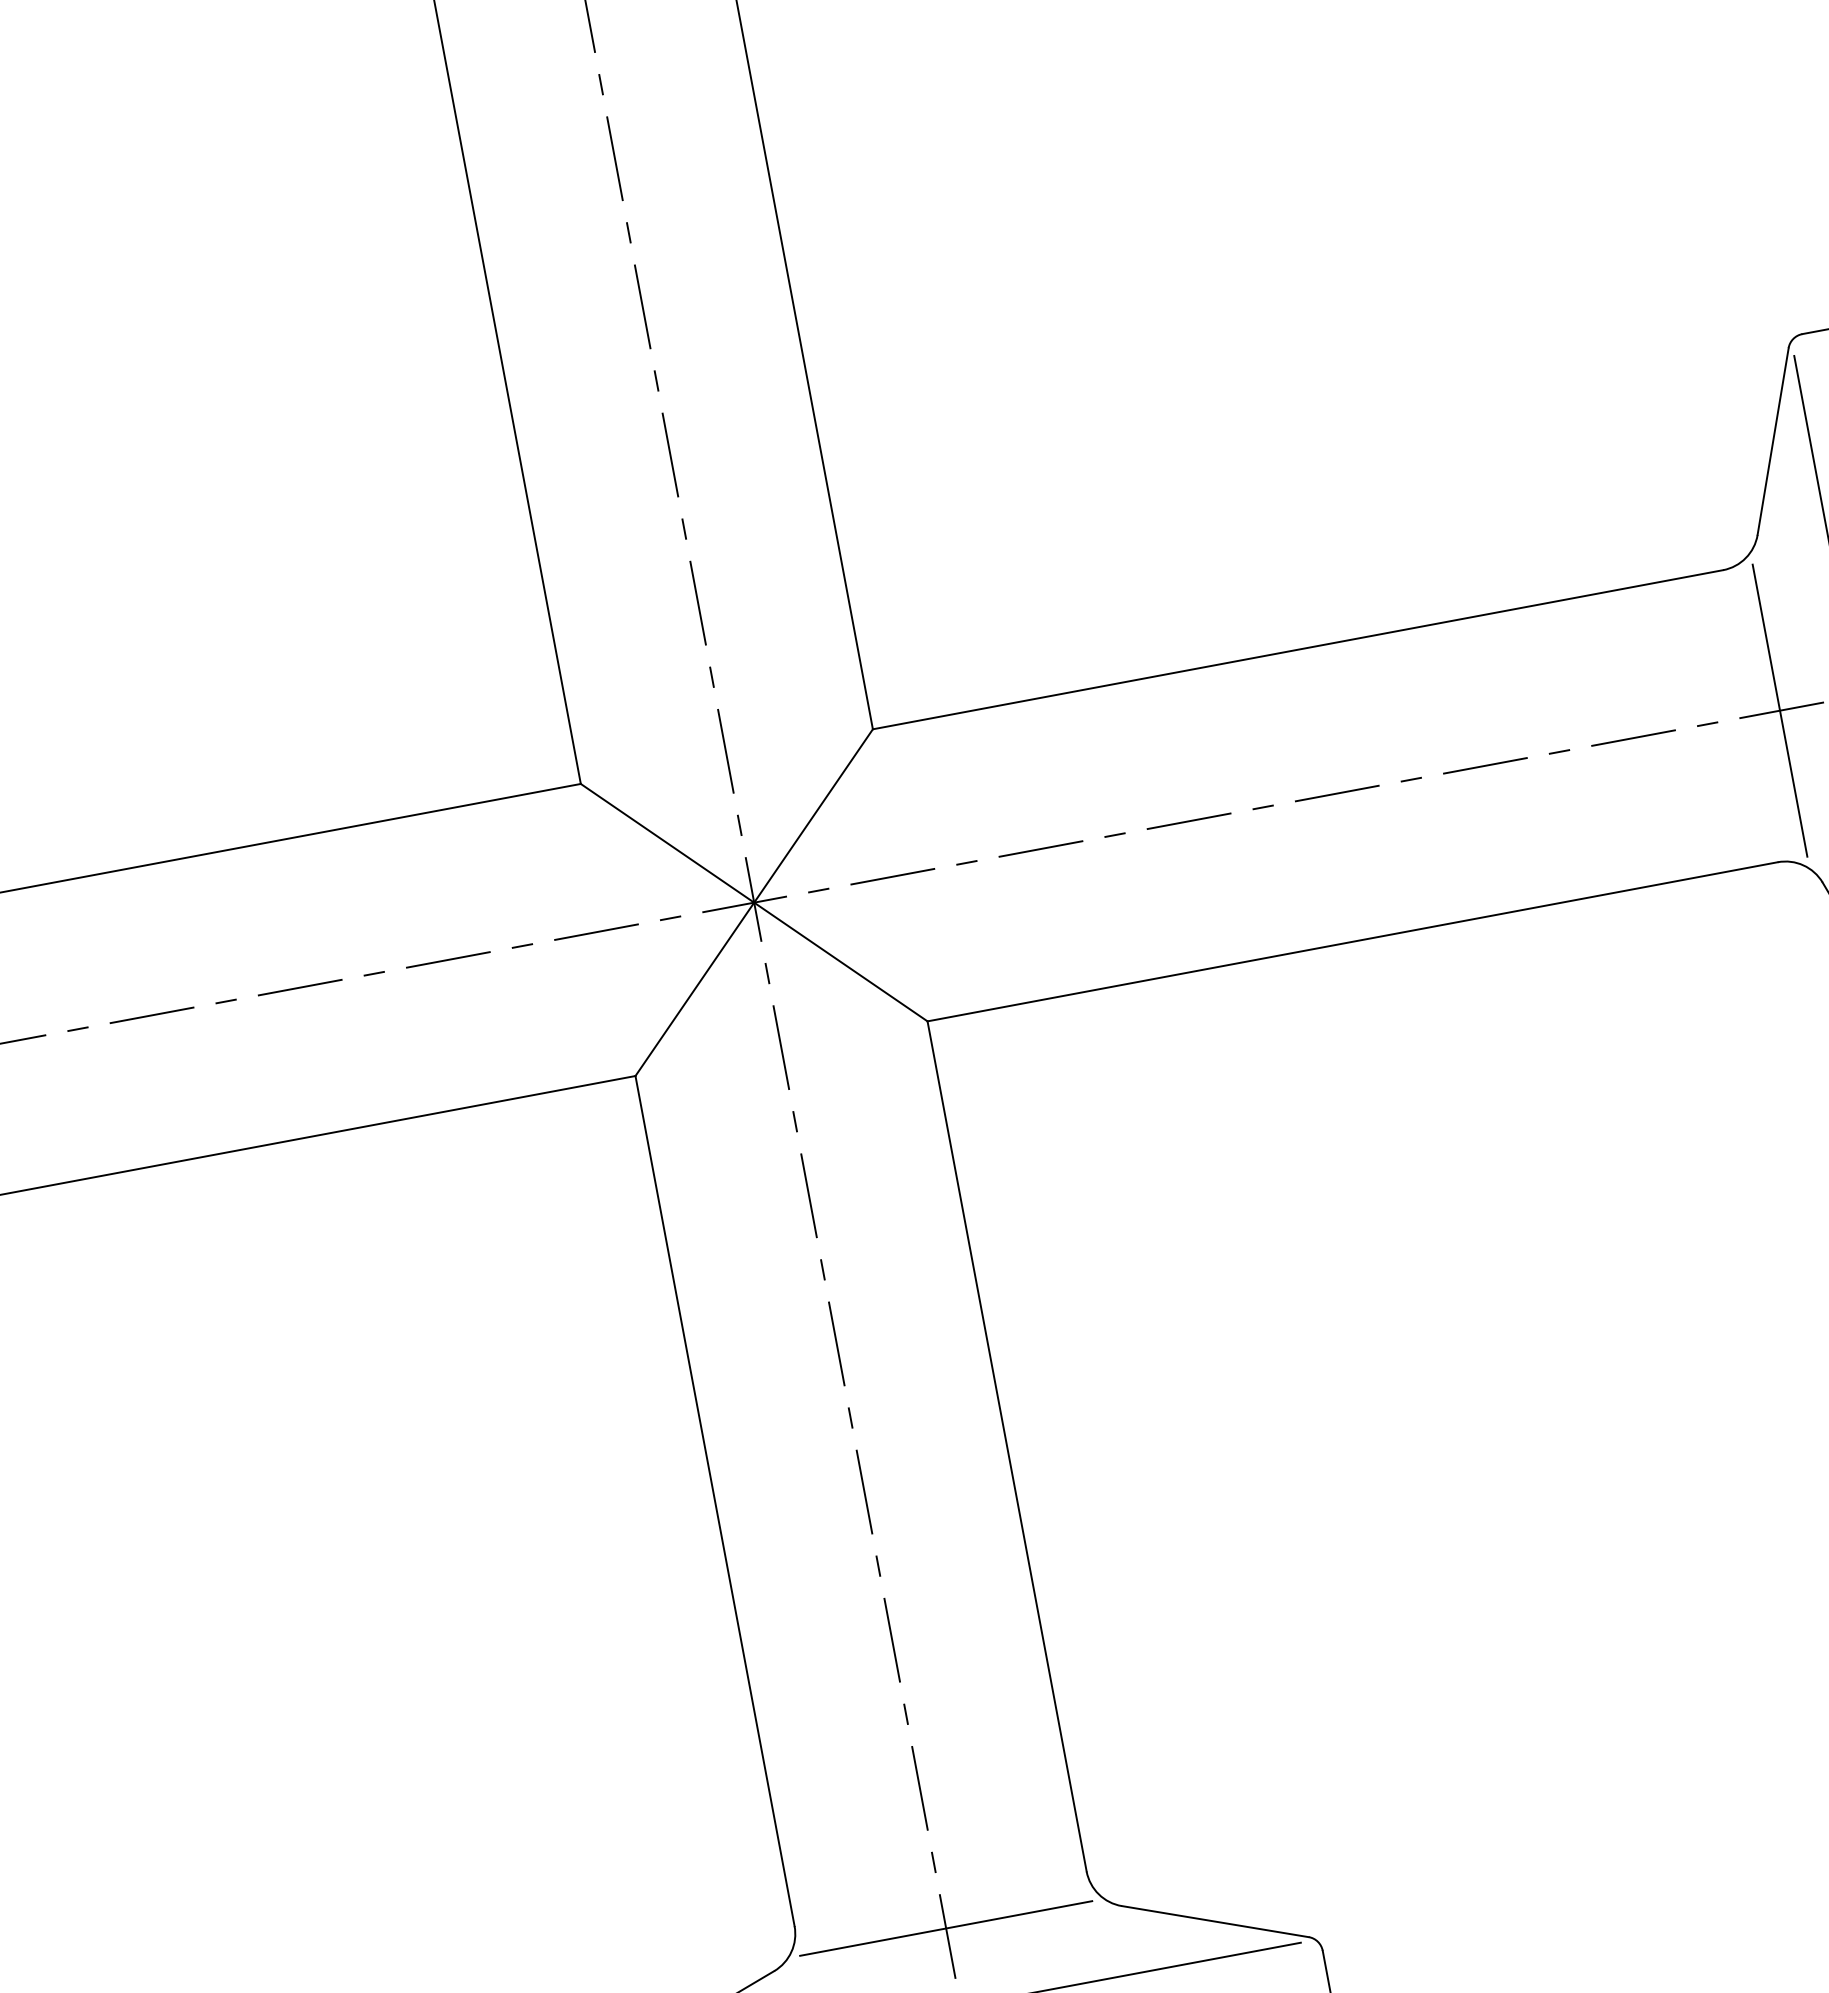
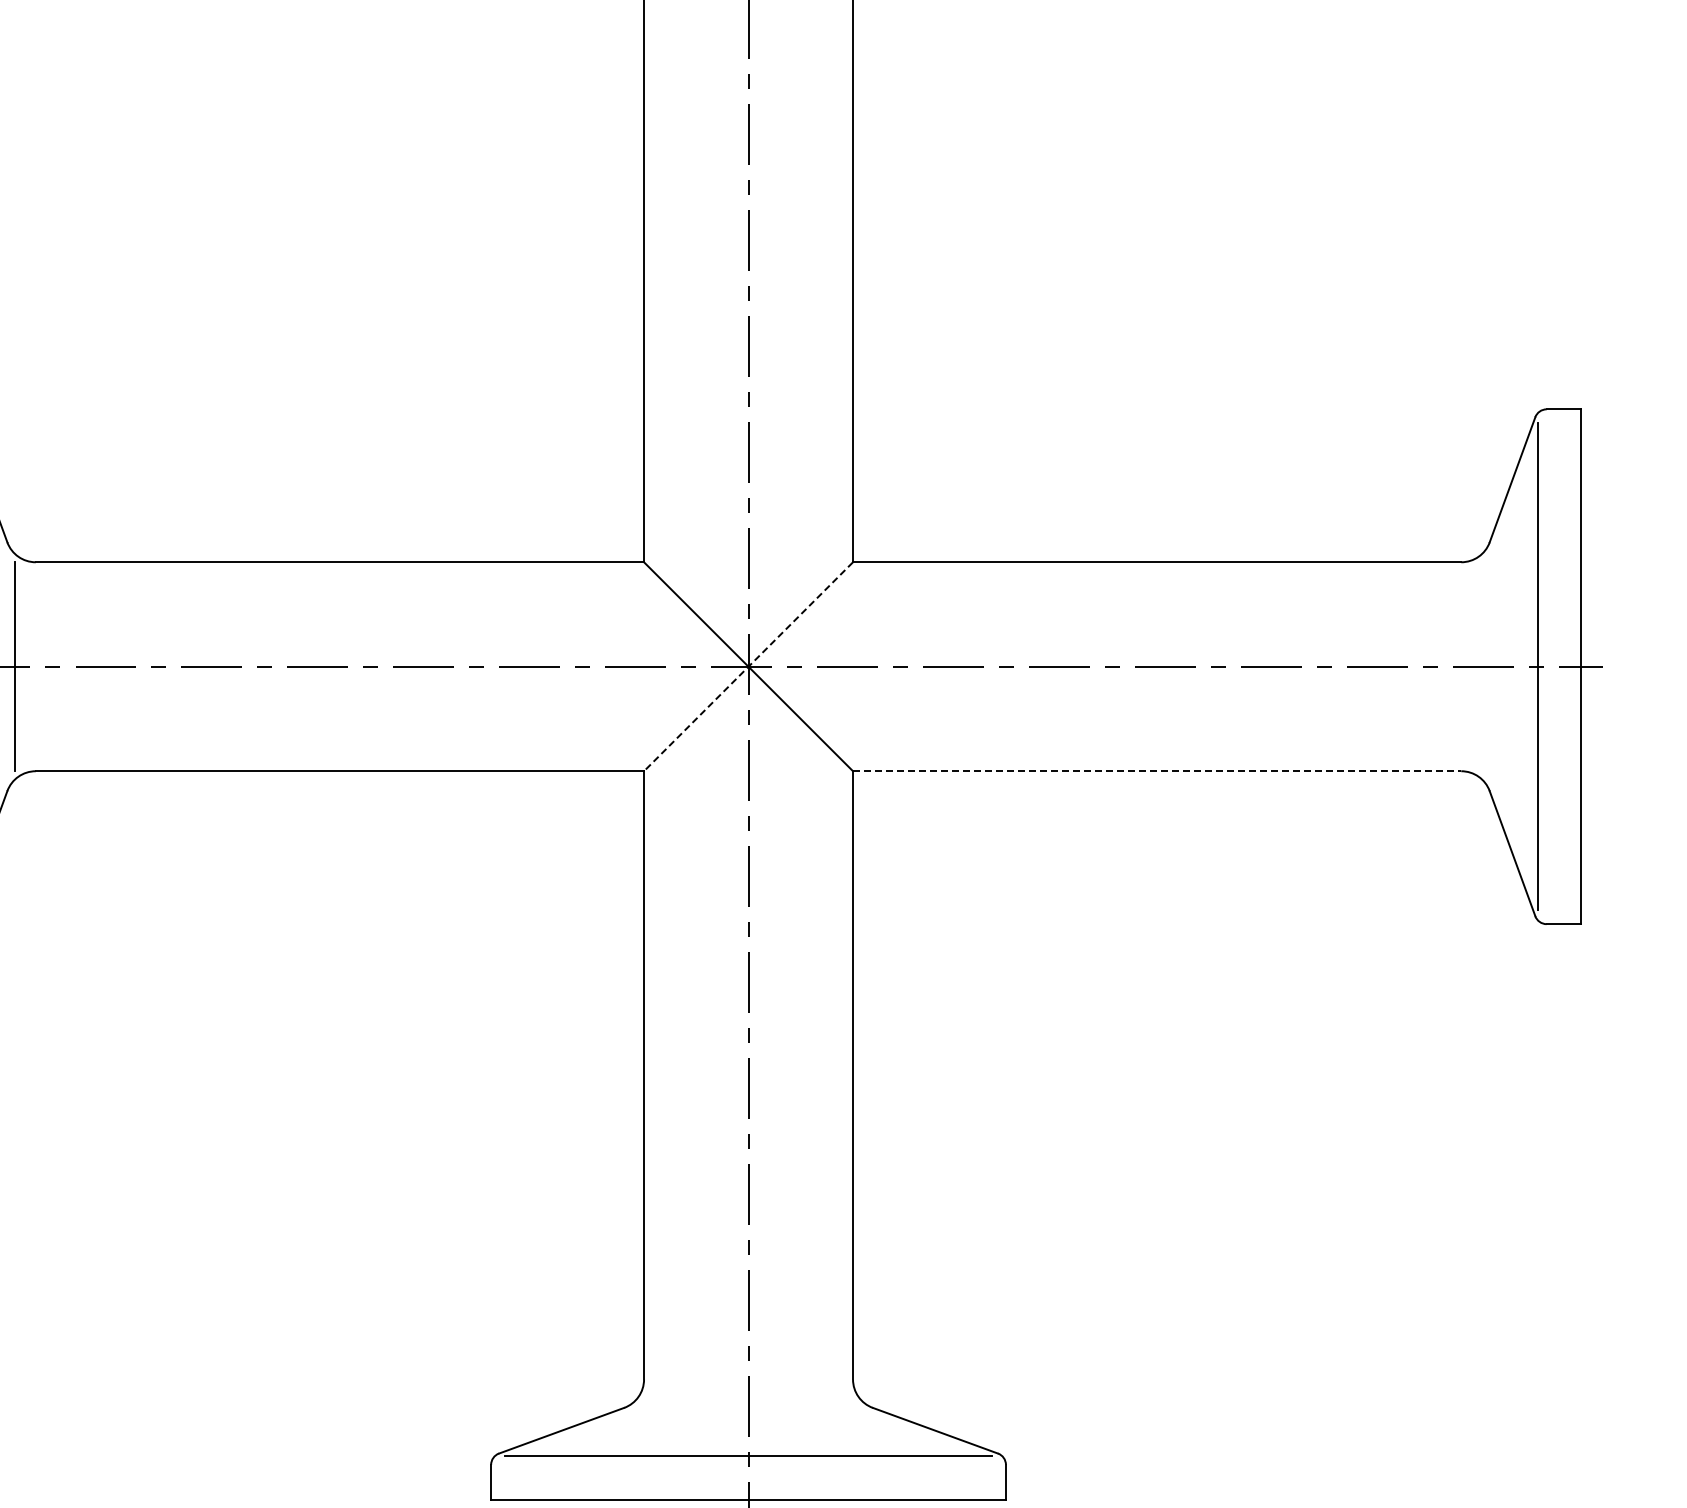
line: (1779, 710) -> (1482, 666), removed
line: (754, 902) -> (748, 666), solid -> dashed
line: (1353, 942) -> (1157, 771), solid -> dashed
line: (946, 1928) -> (748, 1400), removed

